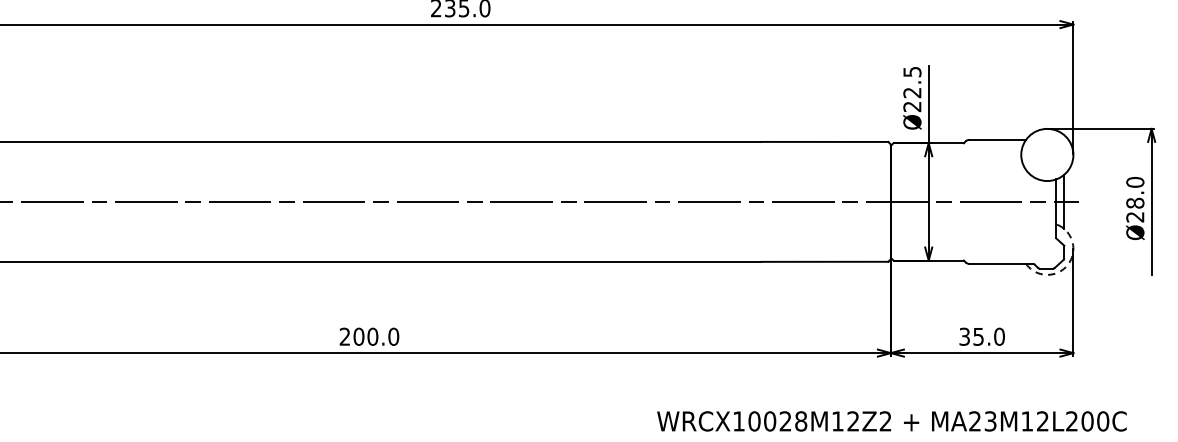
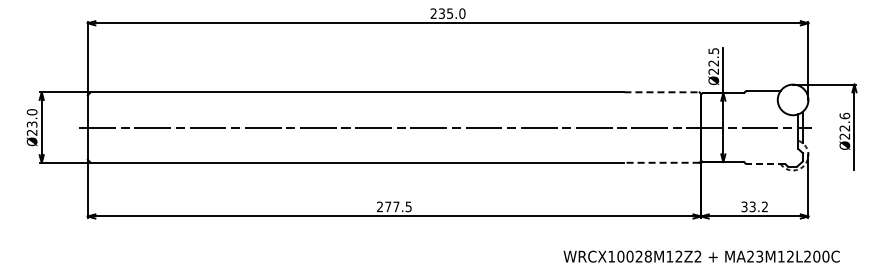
line: (825, 142) -> (662, 92), solid -> dashed
text: (1134, 191) -> (844, 121), Ø28.0 -> Ø22.6
line: (825, 261) -> (662, 162), solid -> dashed
line: (1000, 264) -> (765, 164), solid -> dashed
text: (376, 336) -> (398, 206), 200.0 -> 277.5
text: (990, 336) -> (759, 206), 35.0 -> 33.2

